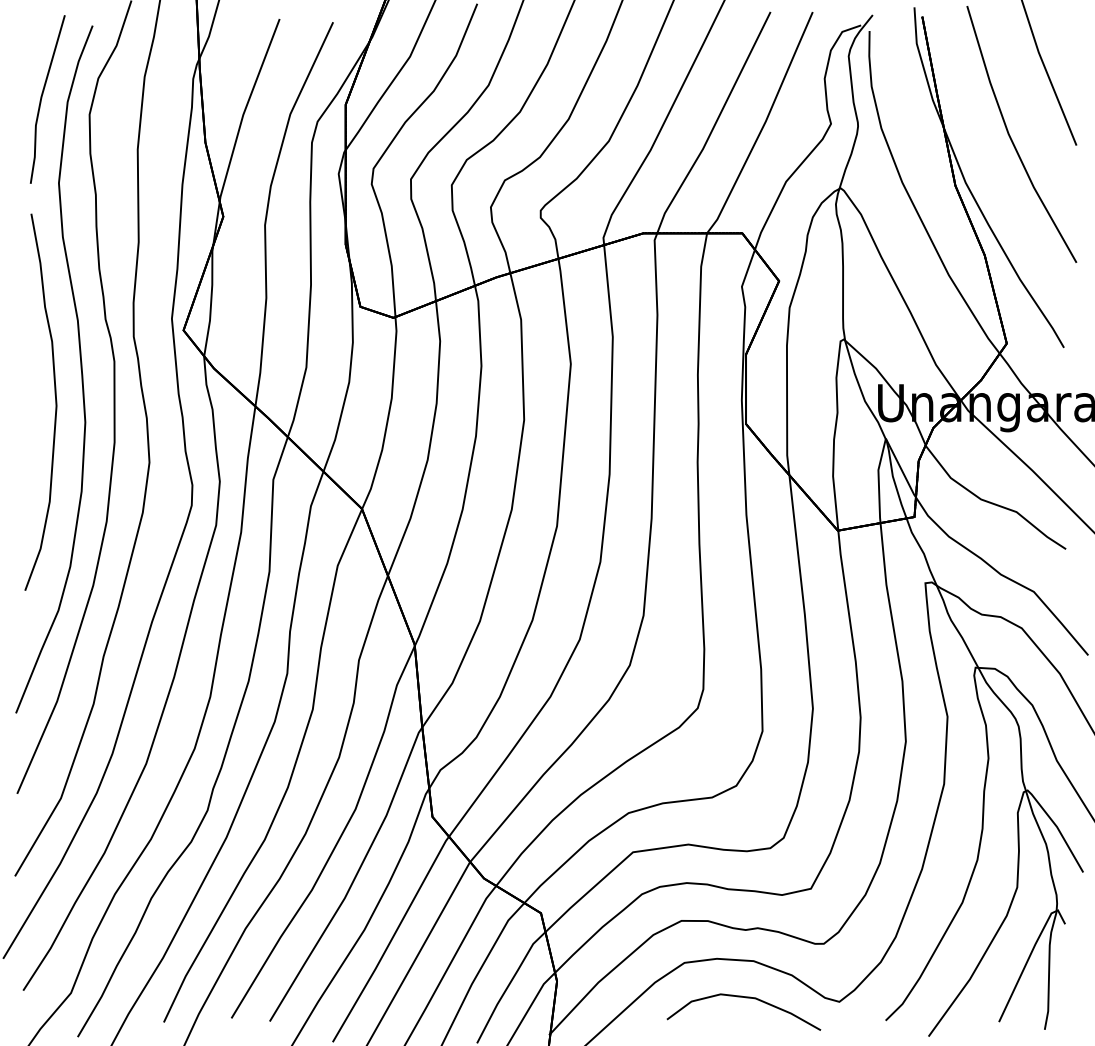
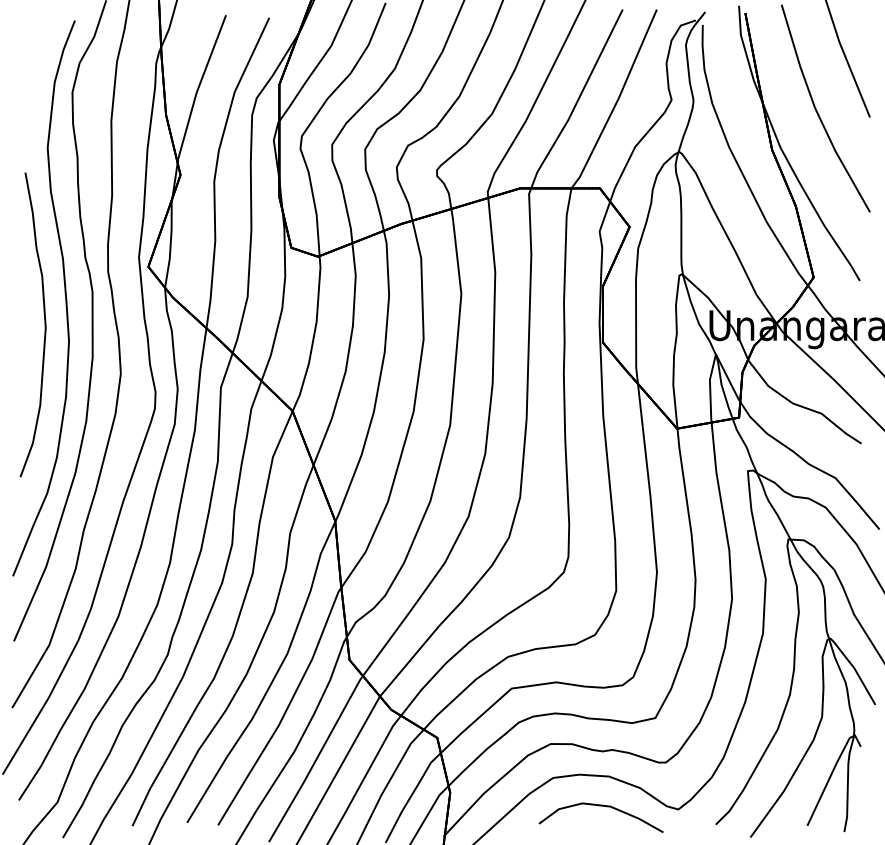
line: (42, 98) -> (34, 79), removed

